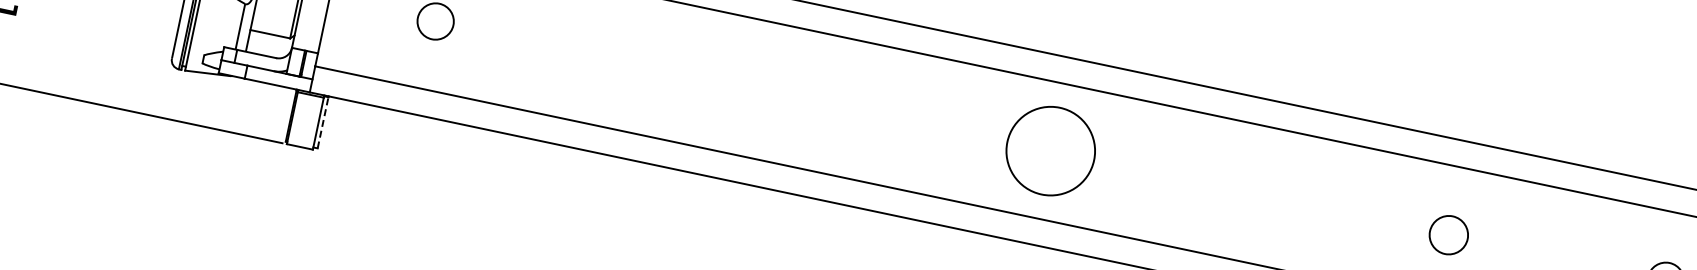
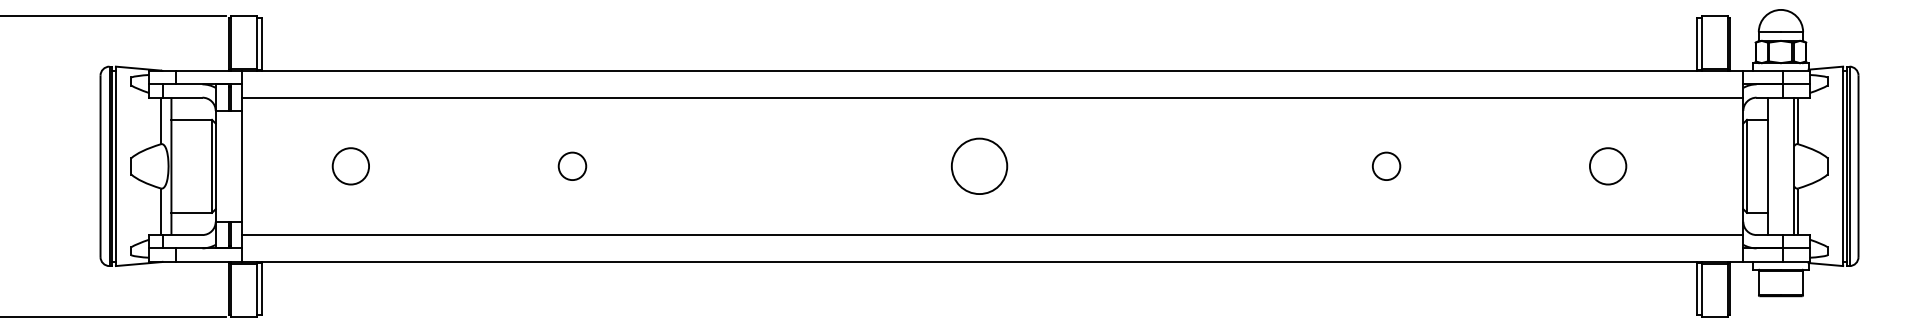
circle: (652, 66) -> (572, 165), added
line: (323, 122) -> (261, 288), dashed -> solid
circle: (1050, 151) -> (979, 166), size x0.62
circle: (1449, 234) -> (1386, 165), size x0.71

